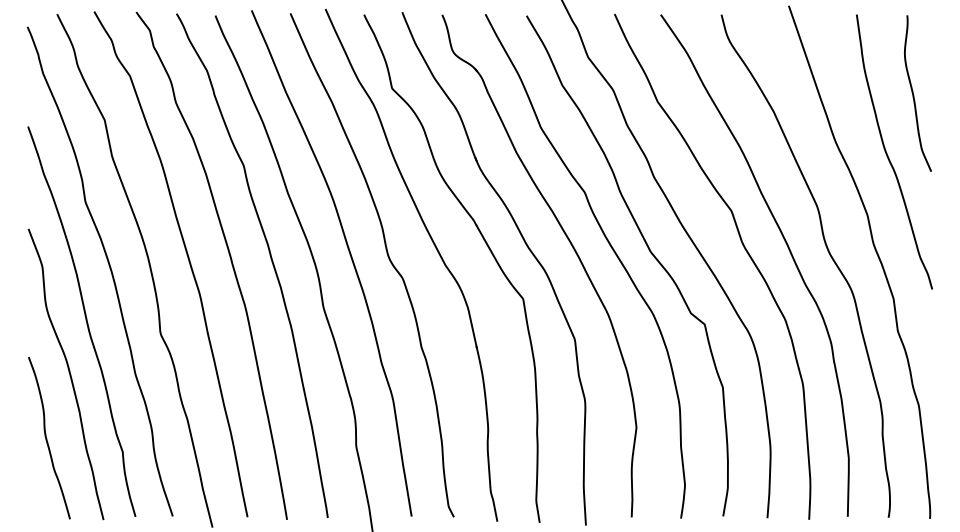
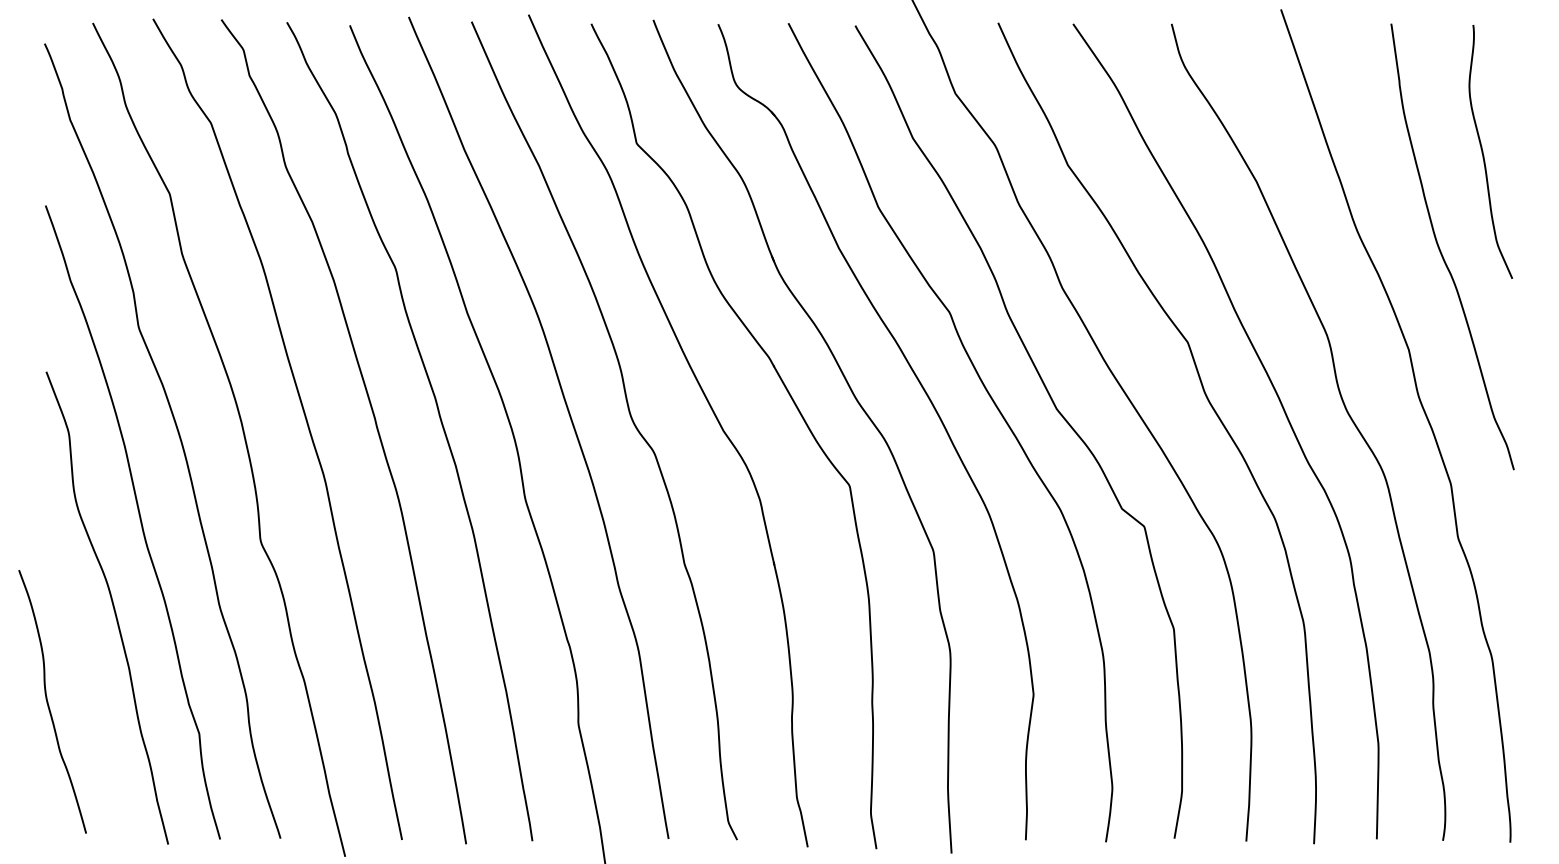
curve: (47, 438) -> (49, 702), moved

